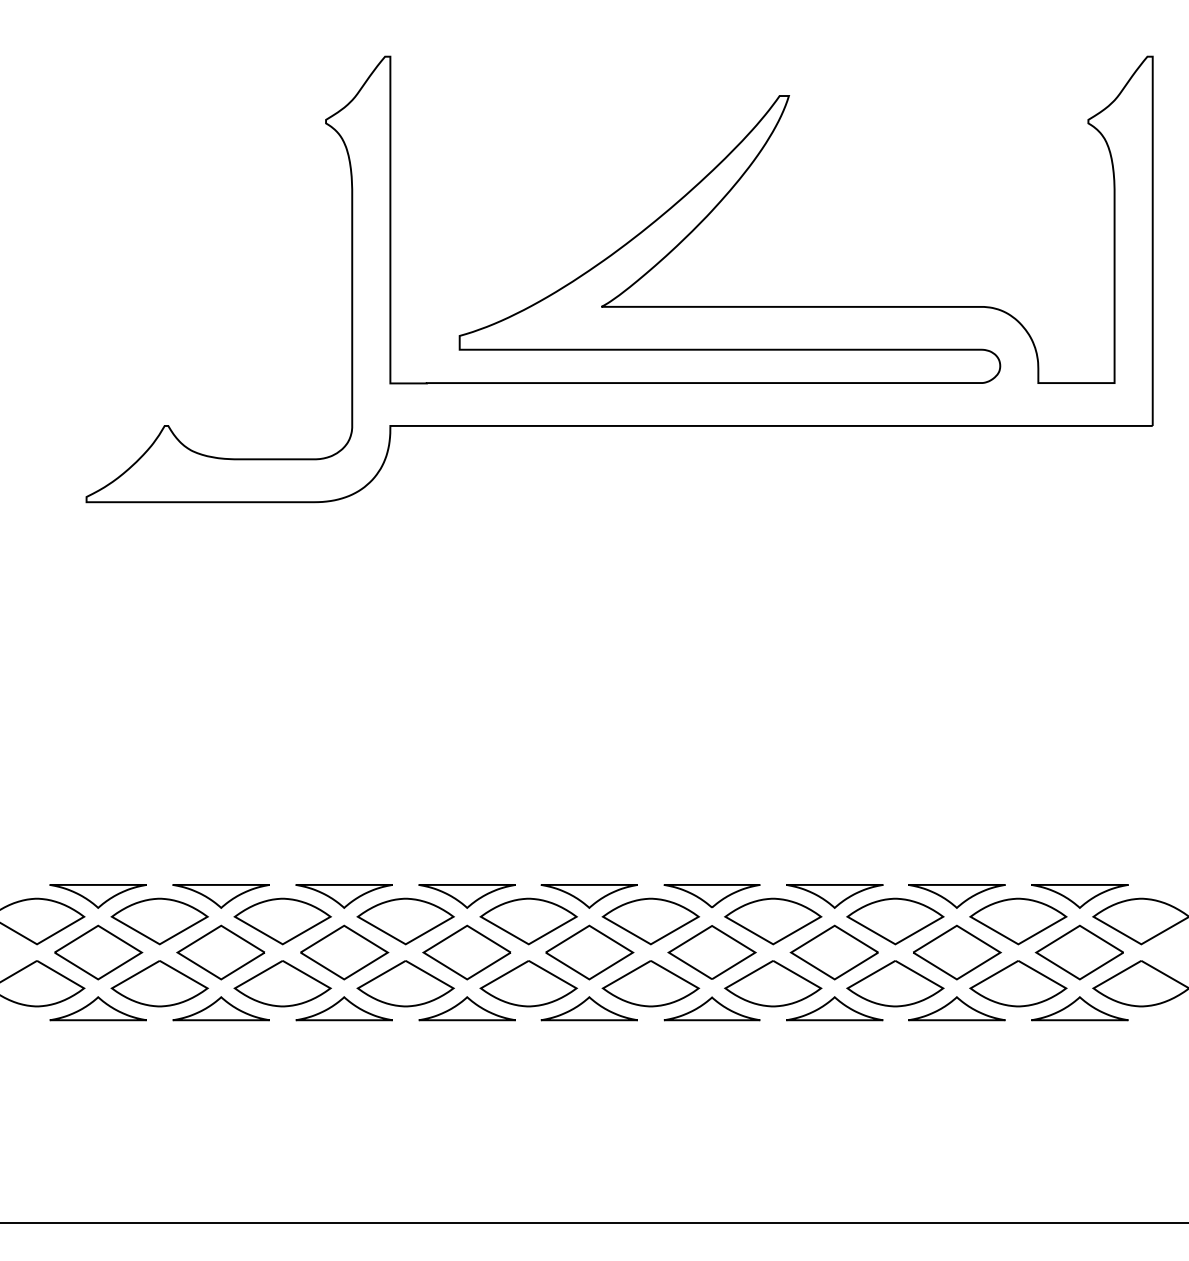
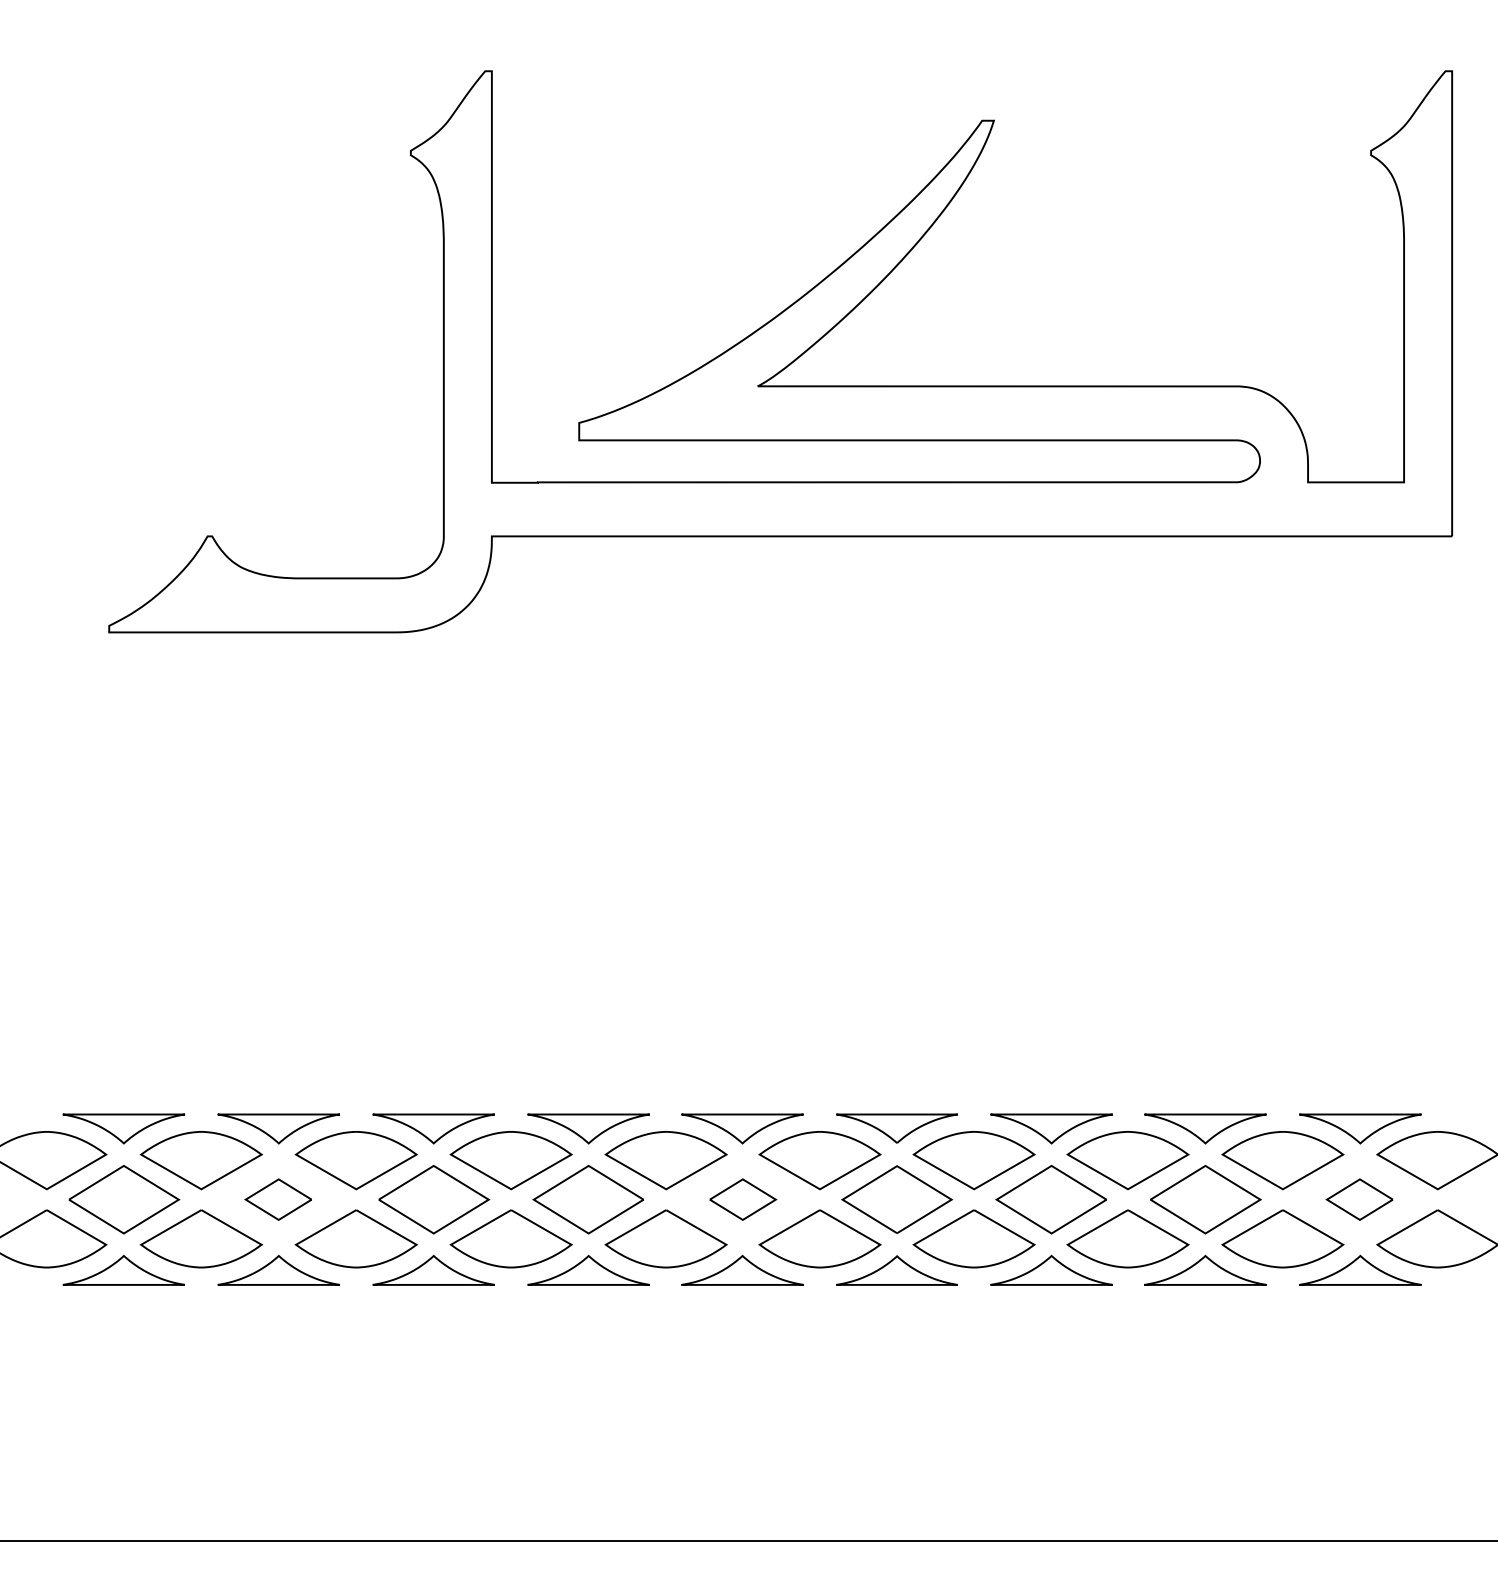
part: (220, 952) -> (277, 1199), size x0.6
part: (589, 952) -> (742, 1199), size x0.6
part: (1078, 952) -> (1358, 1199), size x0.6

